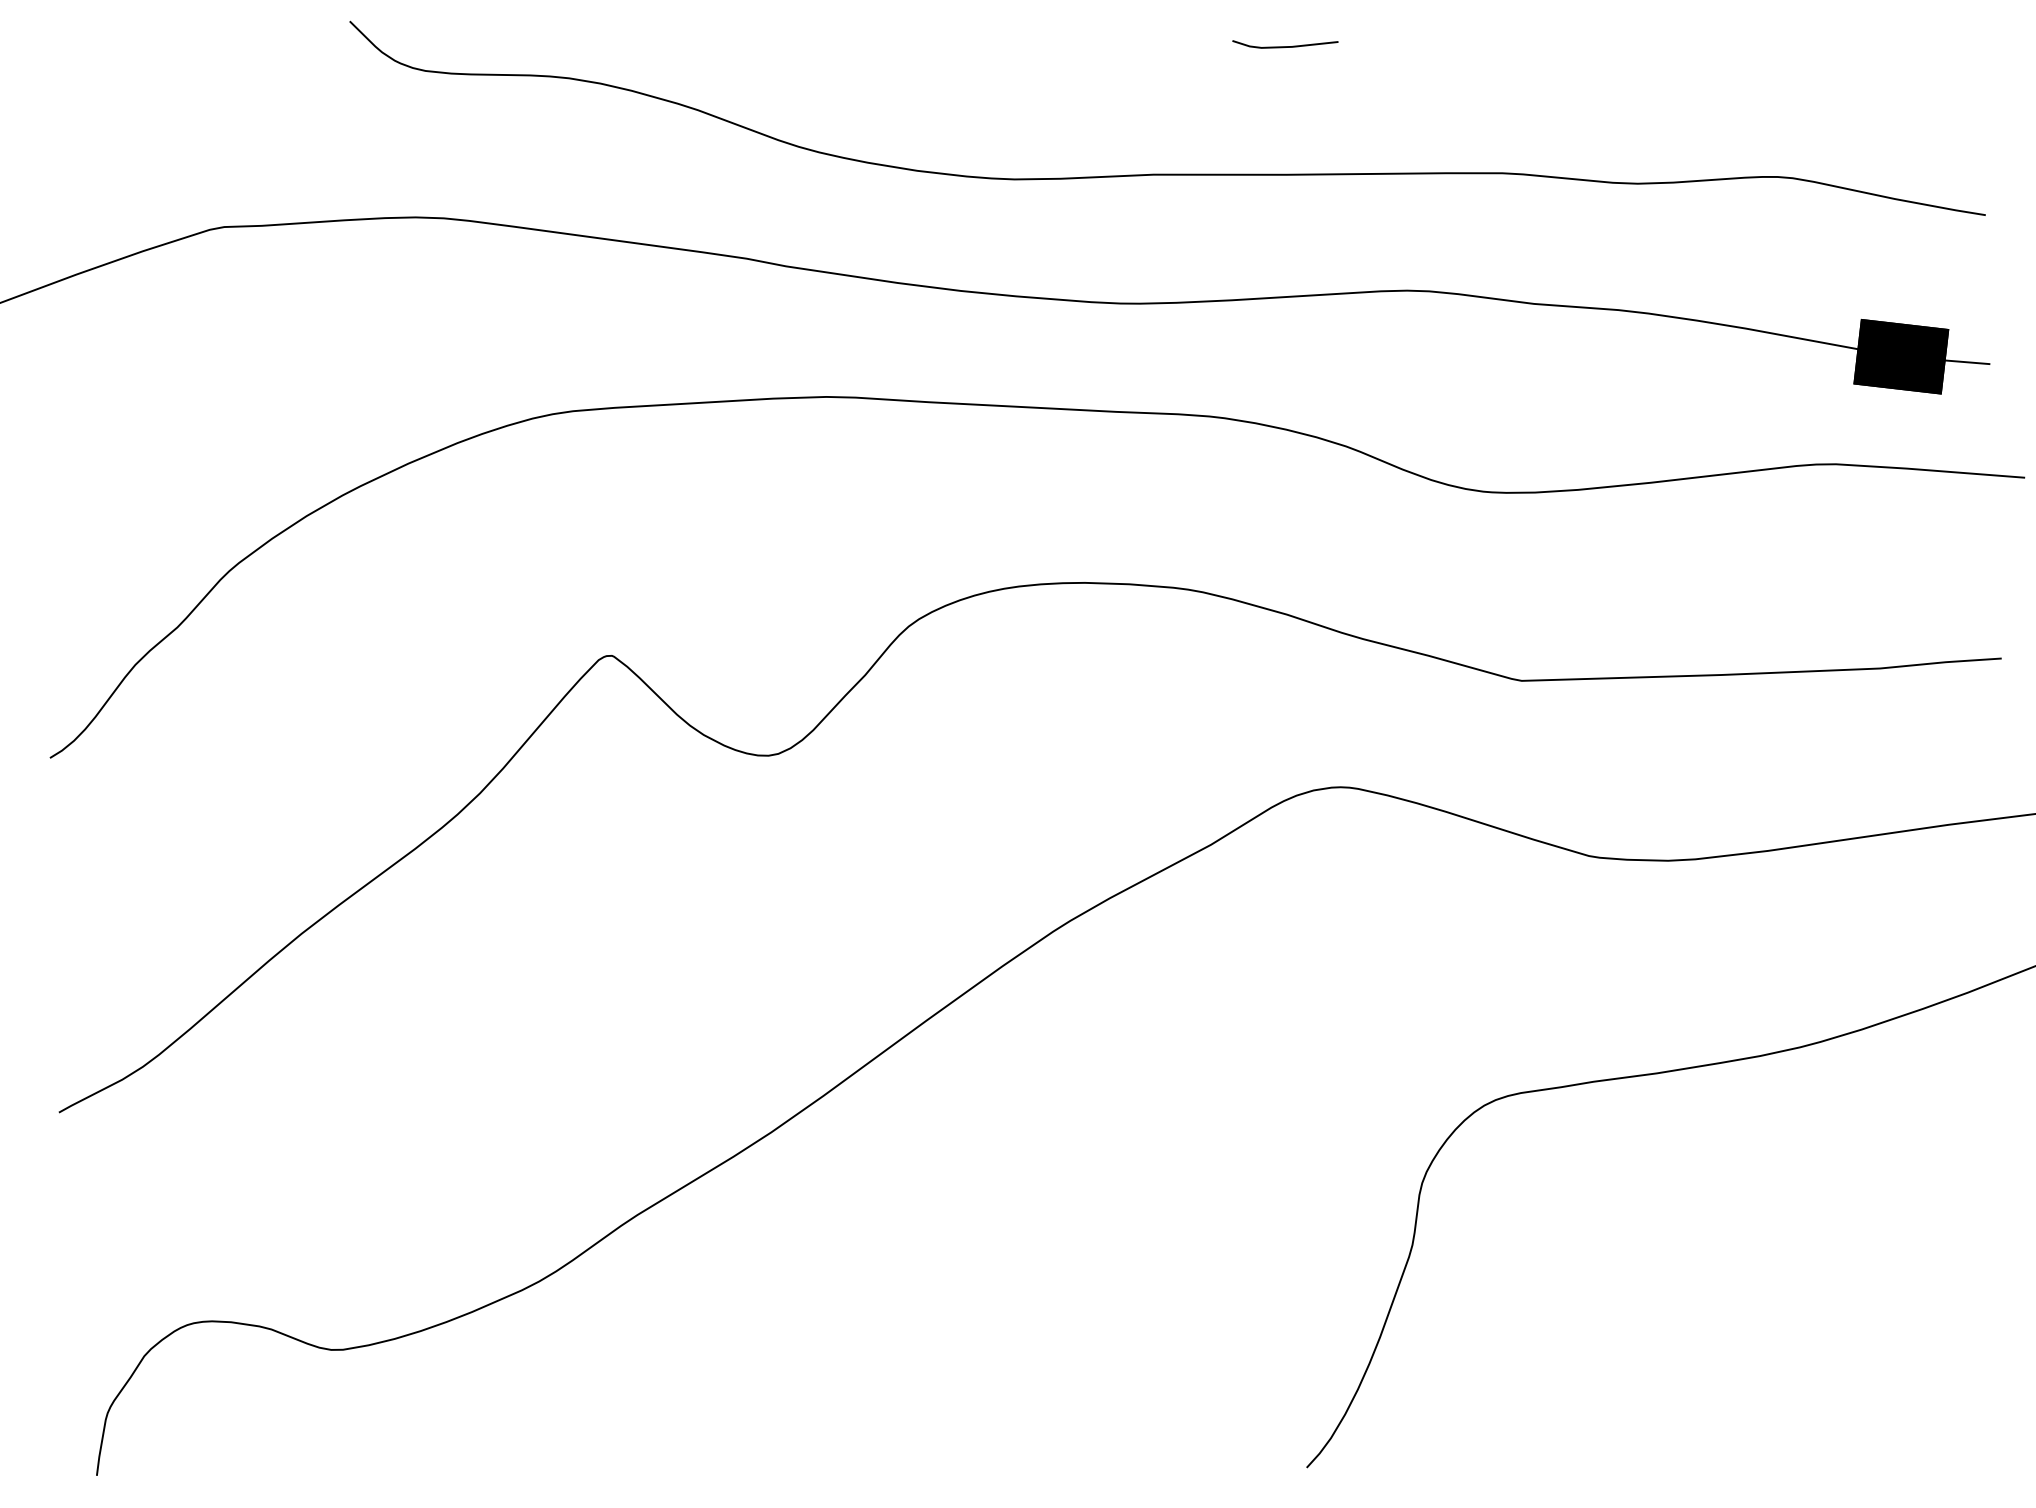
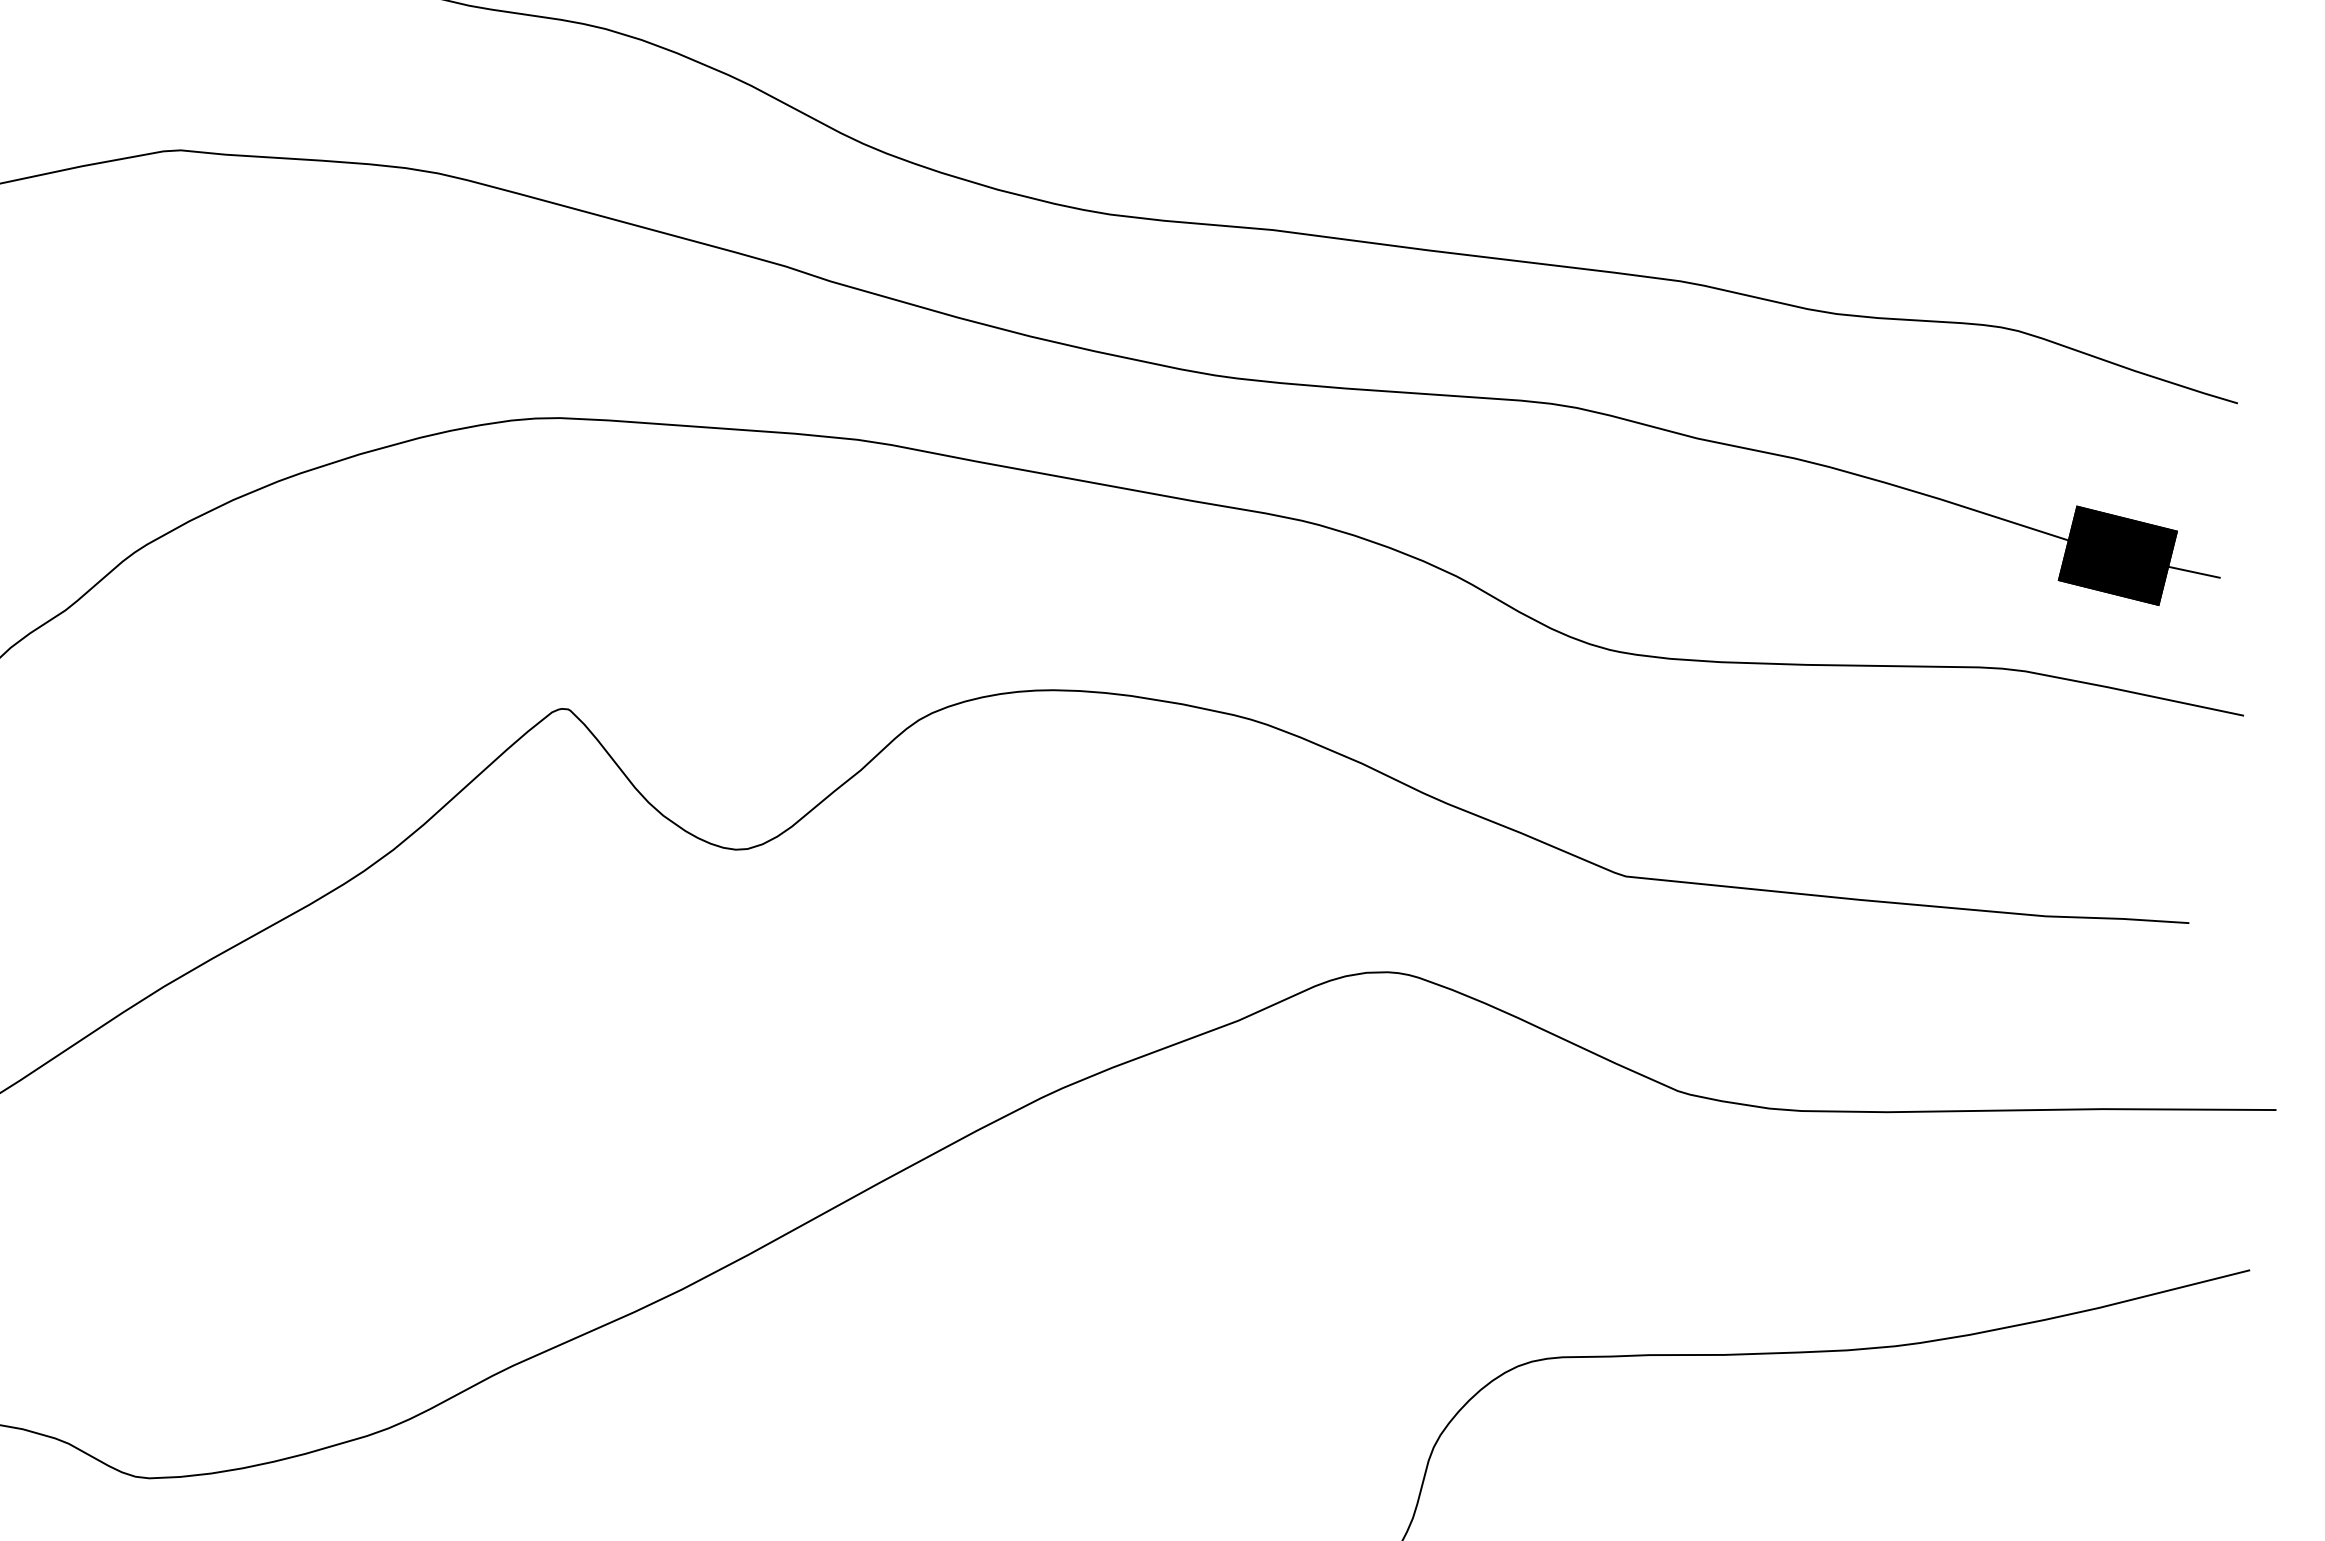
line: (1285, 46) -> (1446, 100), removed

